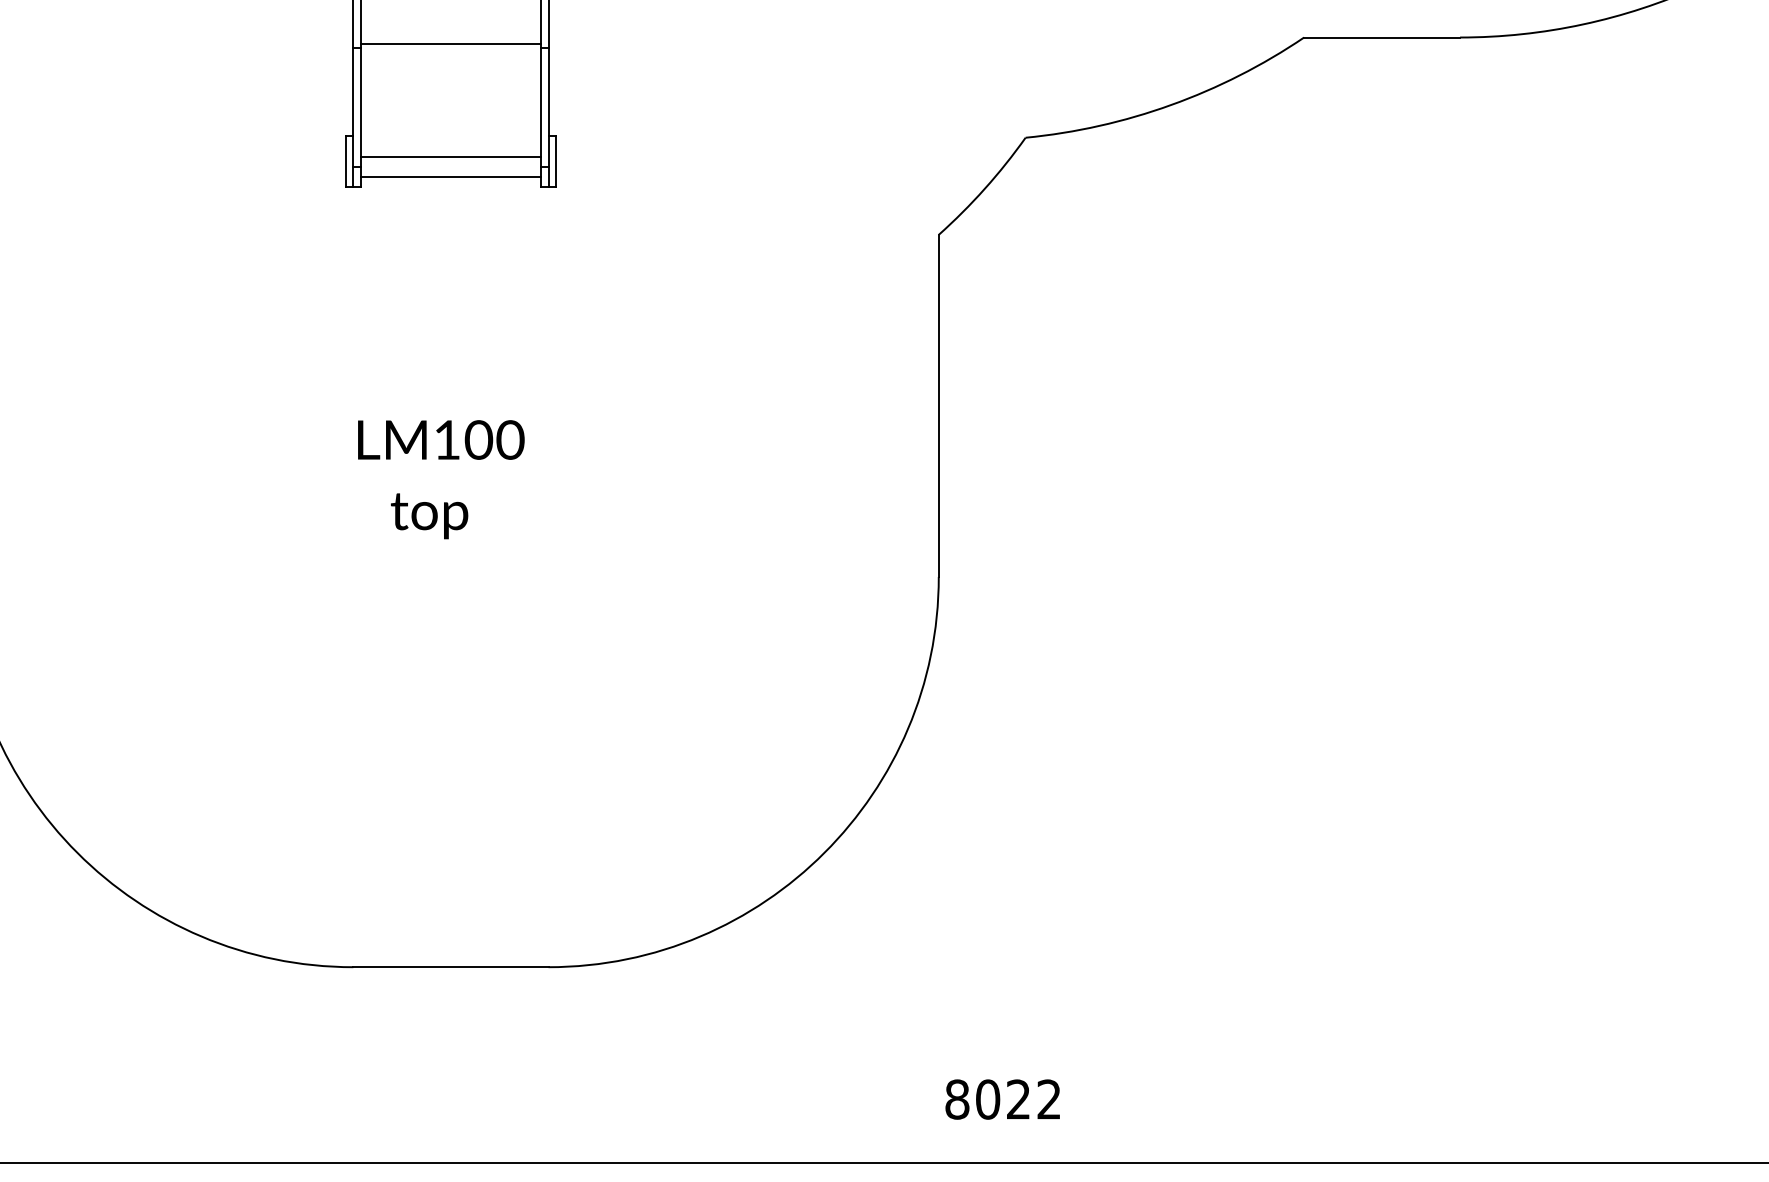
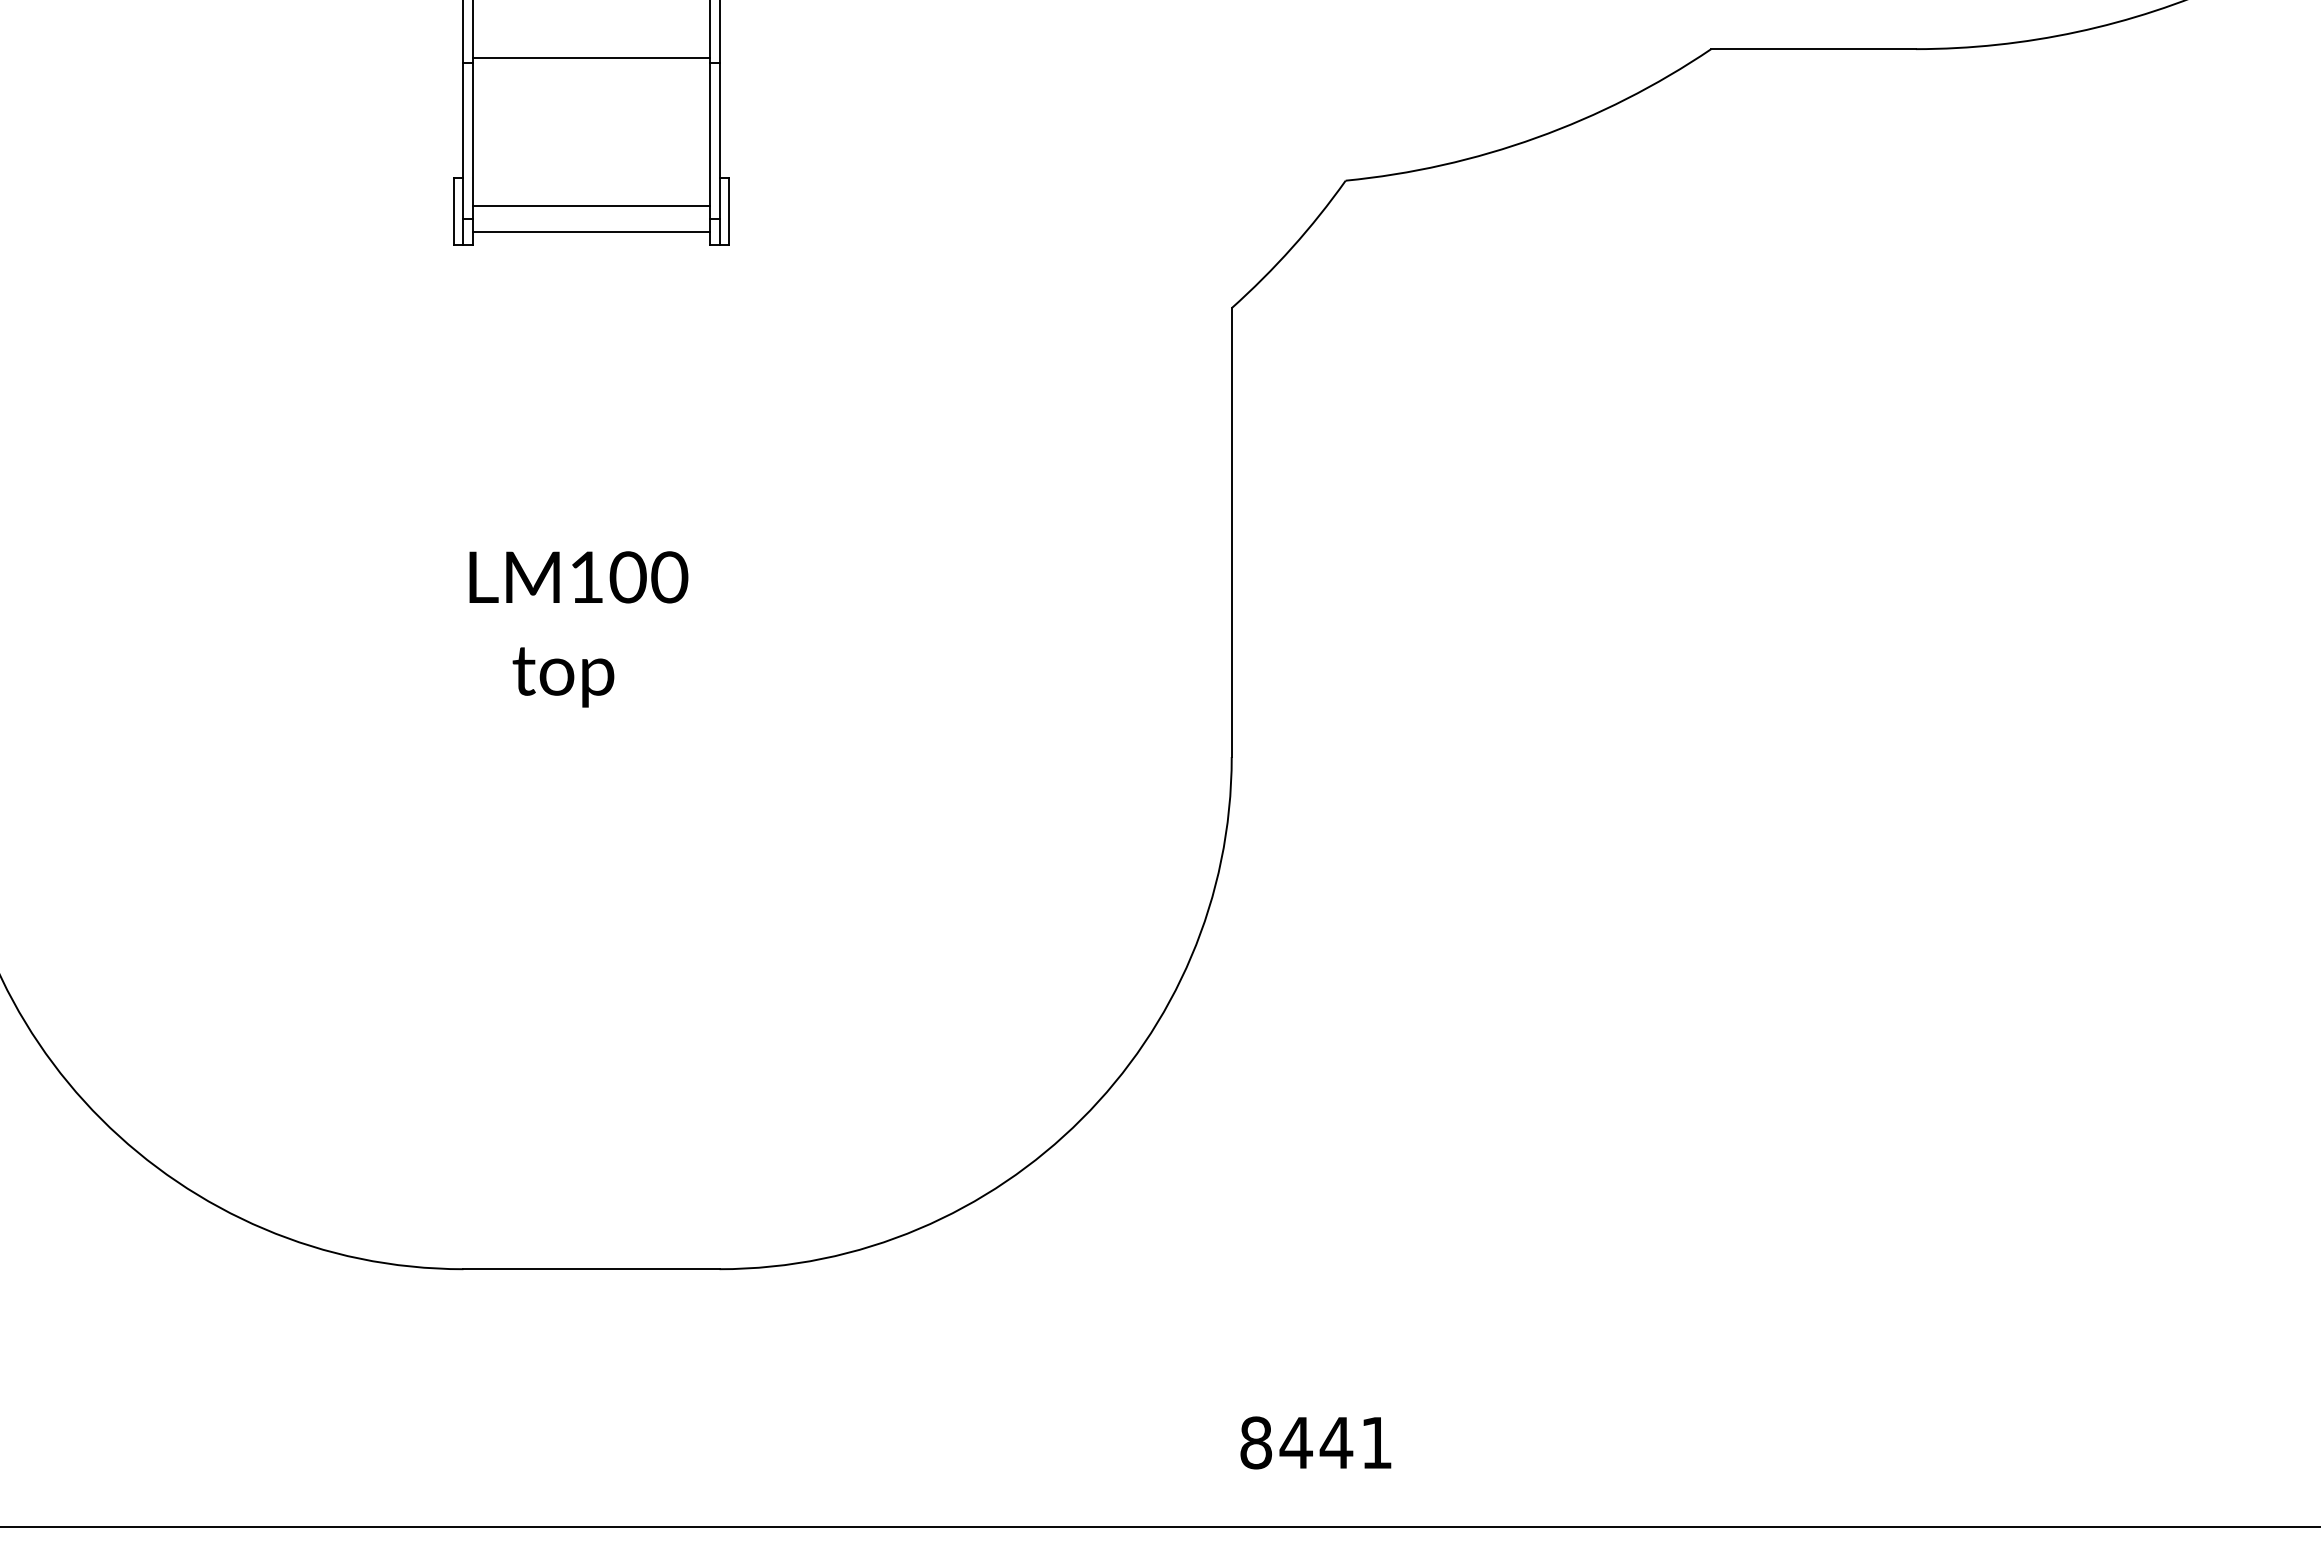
text: (1017, 1099) -> (1335, 1442), 8022 -> 8441

